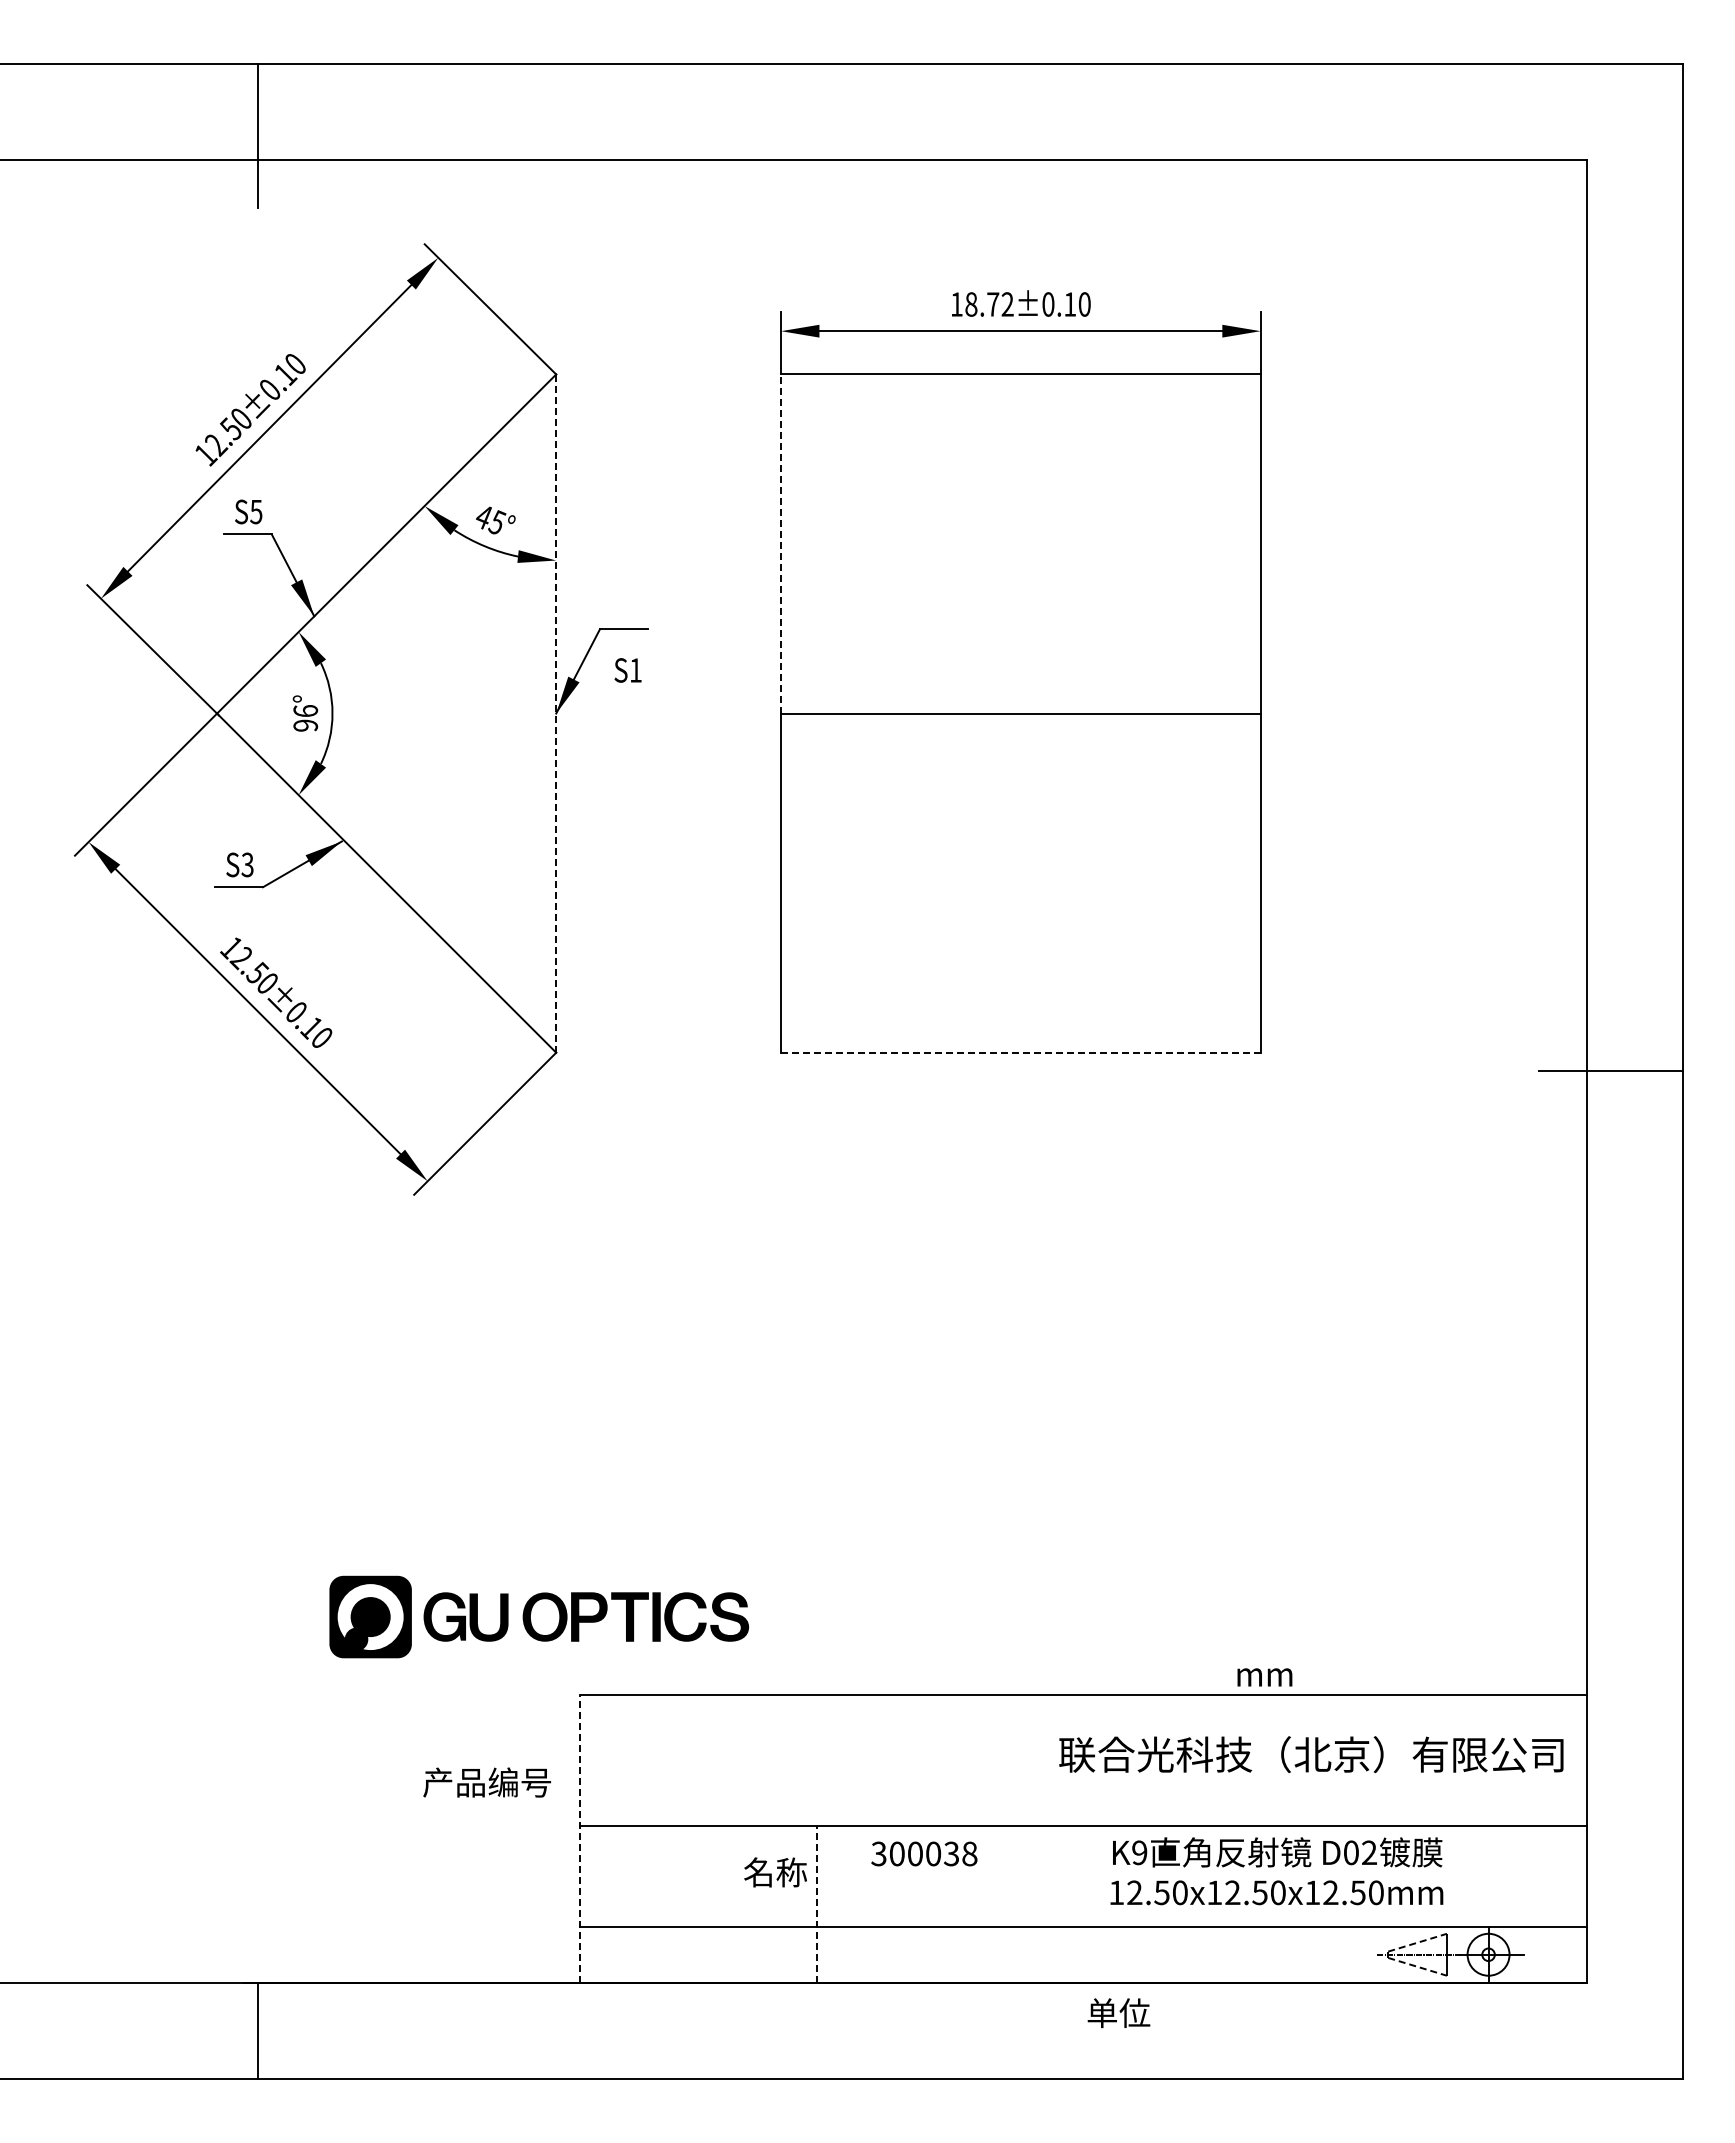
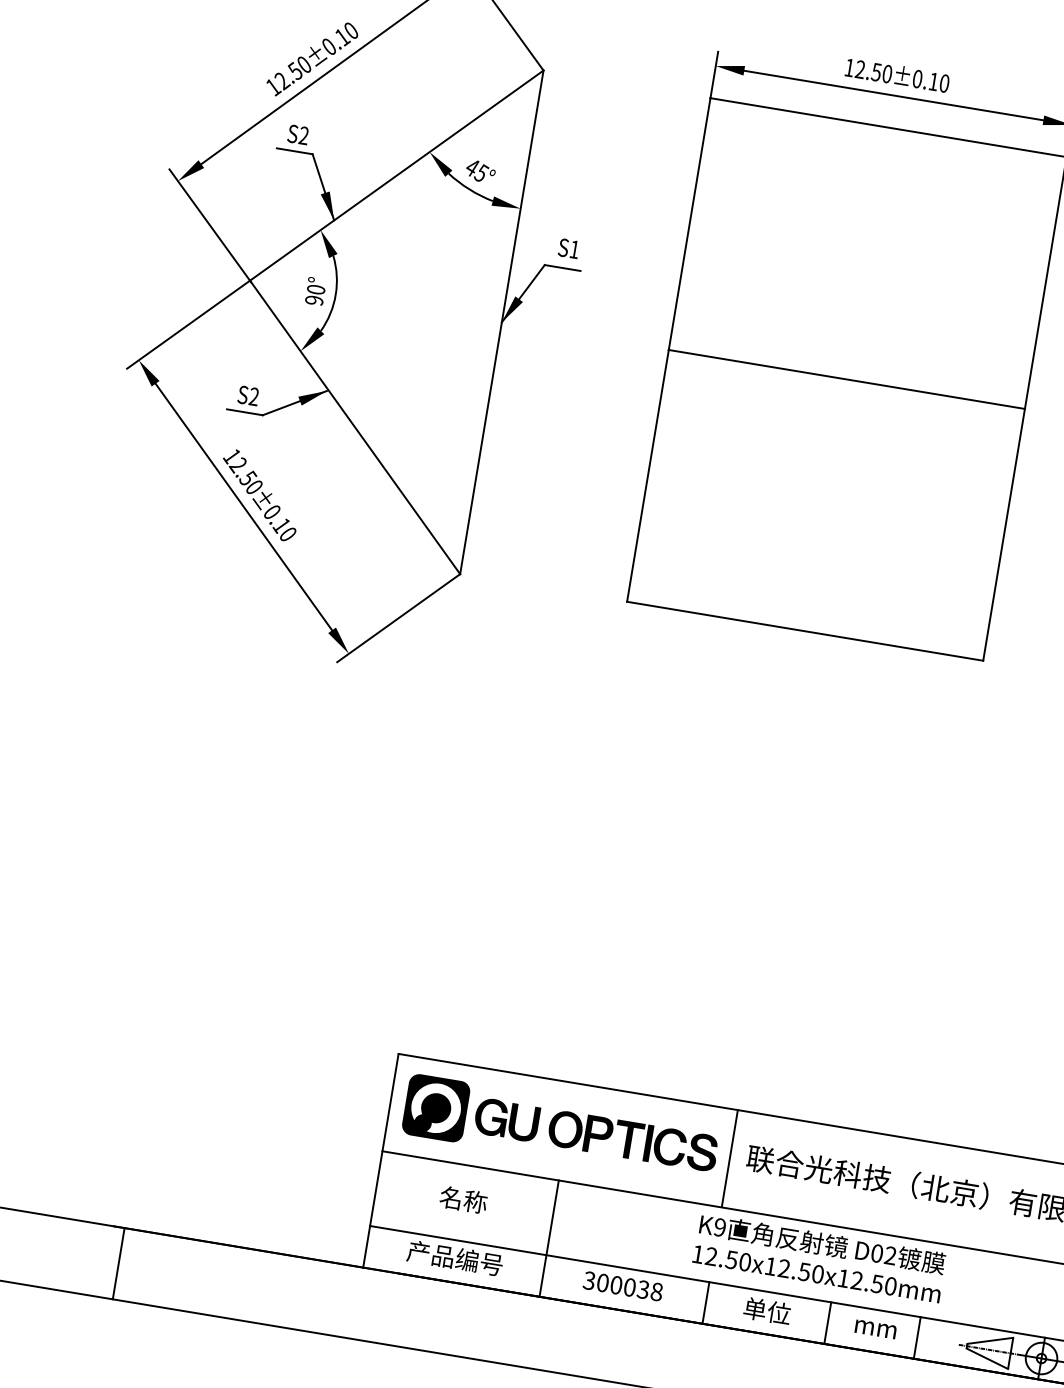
text: (989, 304) -> (873, 71), 18.72±0.10 -> 12.50±0.10
text: (256, 511) -> (304, 135), S5 -> S2
line: (781, 544) -> (689, 224), dashed -> solid
text: (627, 670) -> (568, 248), moved
text: (305, 710) -> (316, 289), 96° -> 90°
line: (556, 713) -> (502, 322), dashed -> solid
text: (247, 865) -> (253, 397), S3 -> S2
line: (1020, 1052) -> (804, 631), dashed -> solid
part: (538, 1616) -> (560, 1128), moved
text: (1264, 1677) -> (875, 1329), moved
line: (1036, 1760) -> (729, 1158), added
text: (487, 1782) -> (455, 1258), moved
line: (579, 1839) -> (380, 1161), dashed -> solid
text: (924, 1853) -> (623, 1286), moved
text: (1276, 1871) -> (819, 1258), moved
text: (775, 1872) -> (463, 1200), moved
line: (817, 1903) -> (549, 1237), dashed -> solid
line: (1417, 1942) -> (990, 1340), dashed -> solid
line: (1036, 1954) -> (705, 1302), added
line: (1200, 1954) -> (827, 1322), added
line: (1321, 1954) -> (917, 1337), added
line: (1417, 1966) -> (987, 1358), dashed -> solid
text: (1118, 2013) -> (767, 1311), moved

